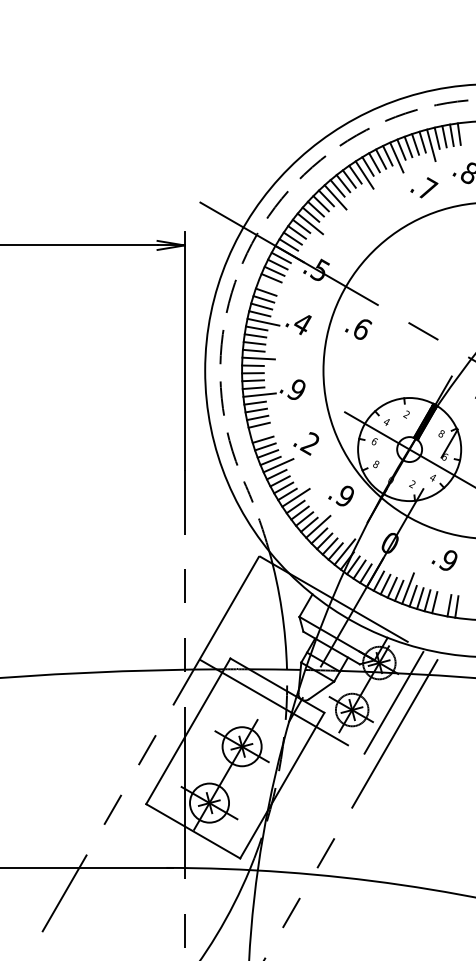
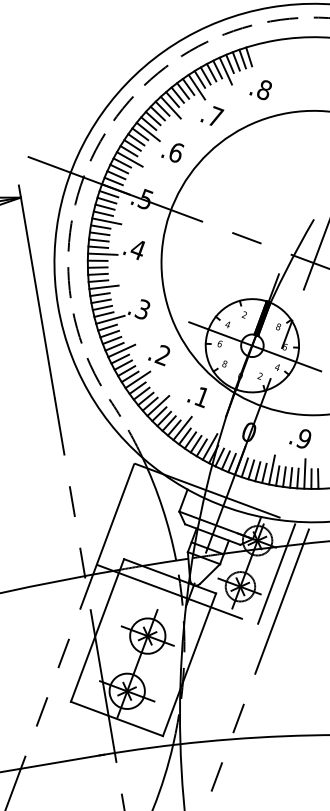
text: (424, 187) -> (212, 115), moved
line: (273, 286) -> (106, 220), added
text: (358, 329) -> (172, 153), moved
text: (295, 389) -> (141, 309), .9 -> .3
line: (266, 430) -> (121, 350), added
text: (344, 496) -> (201, 397), .9 -> .1
line: (442, 598) -> (304, 473), added

